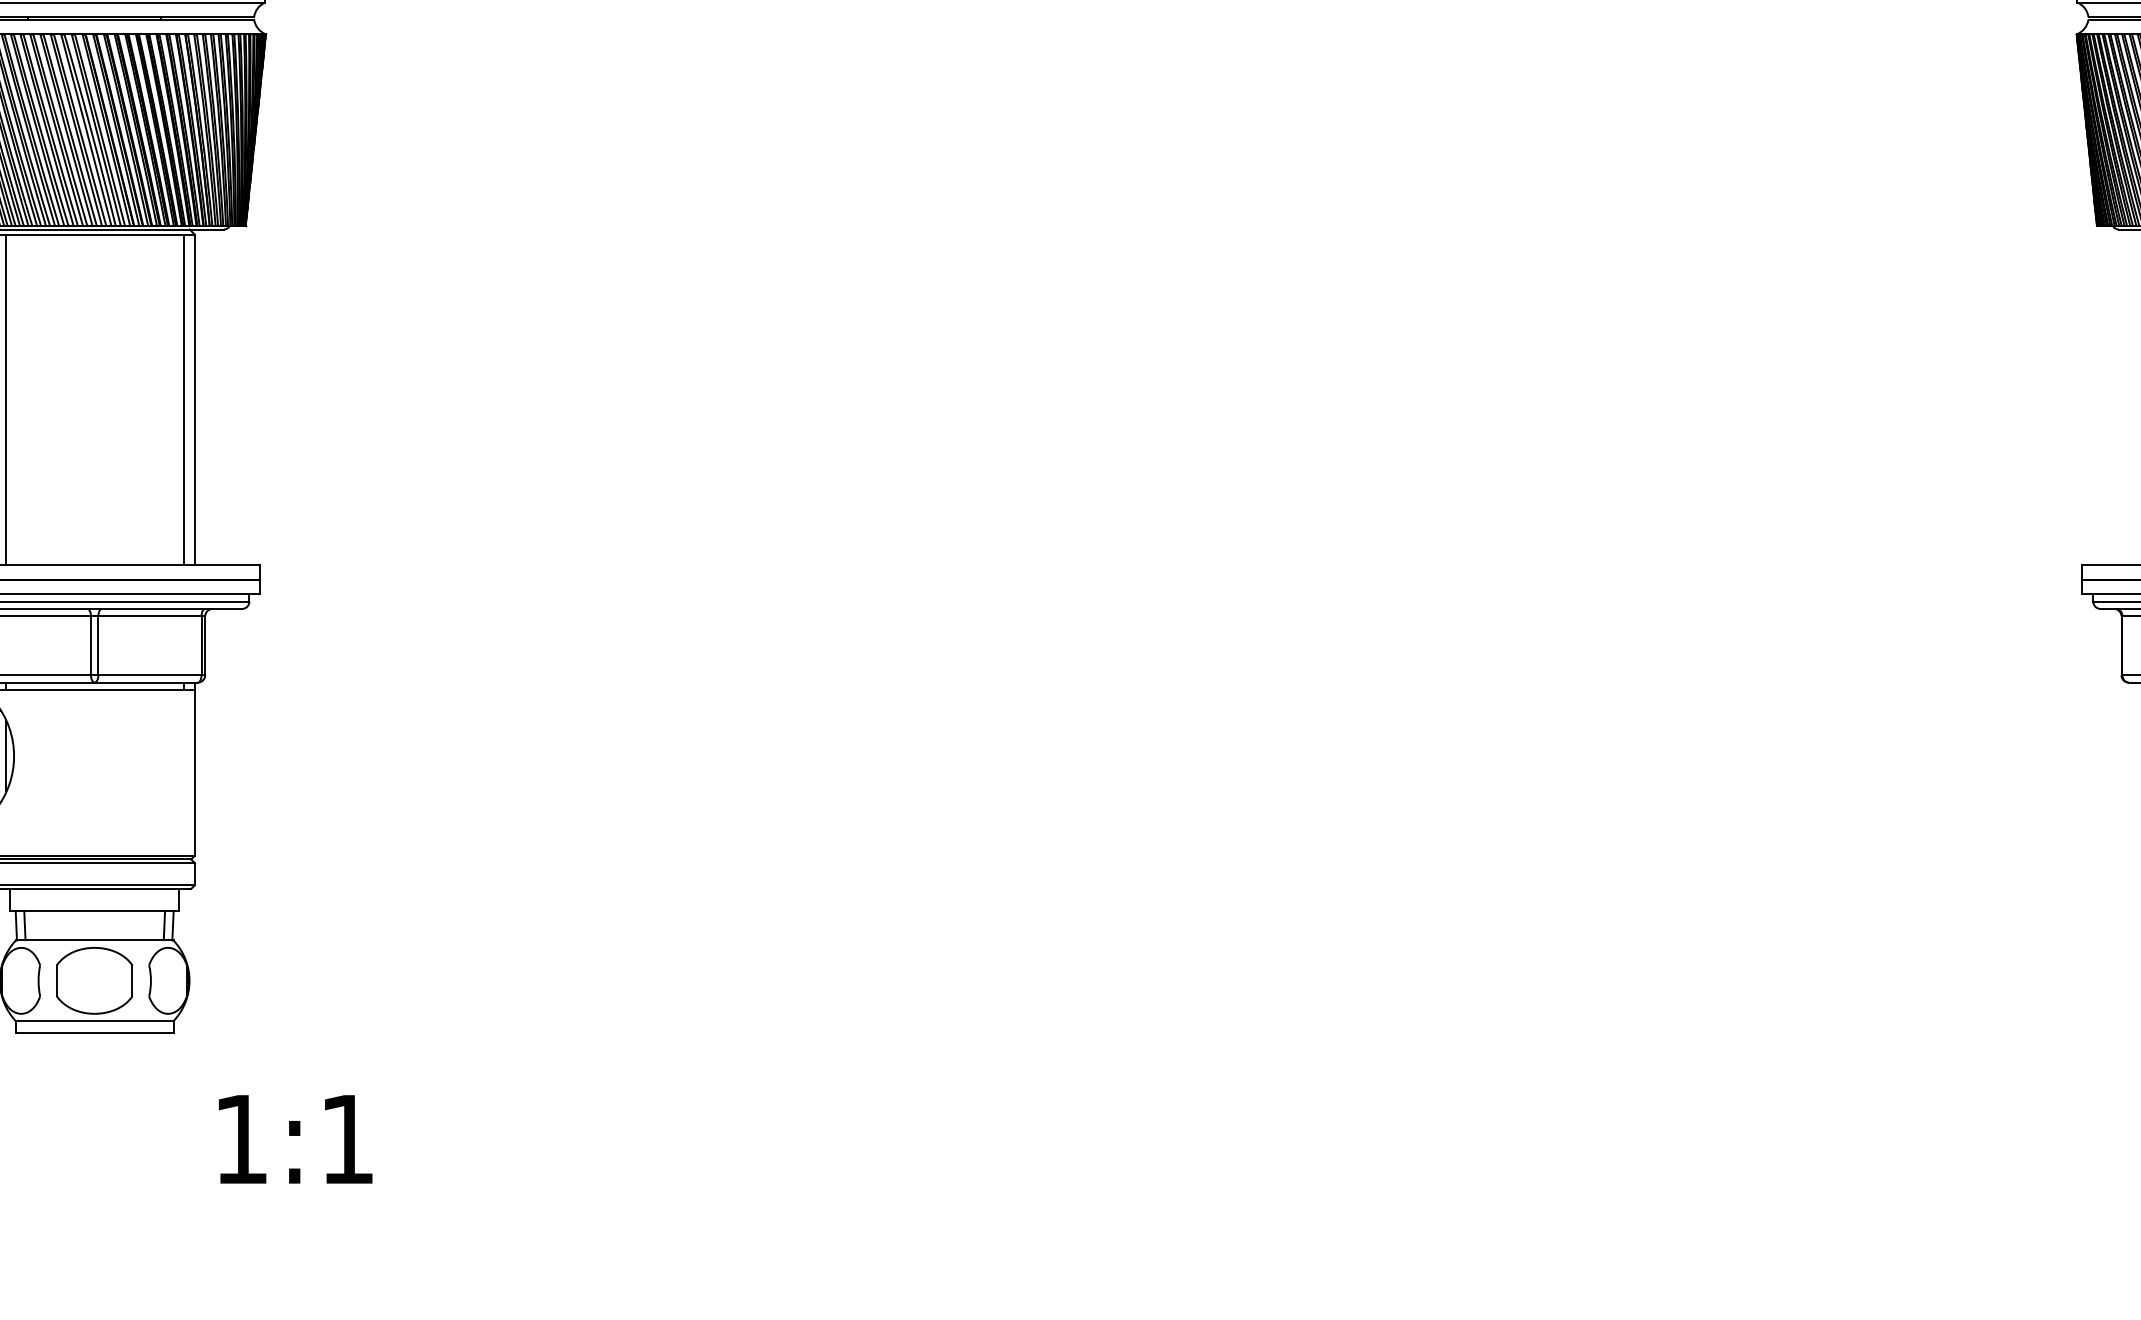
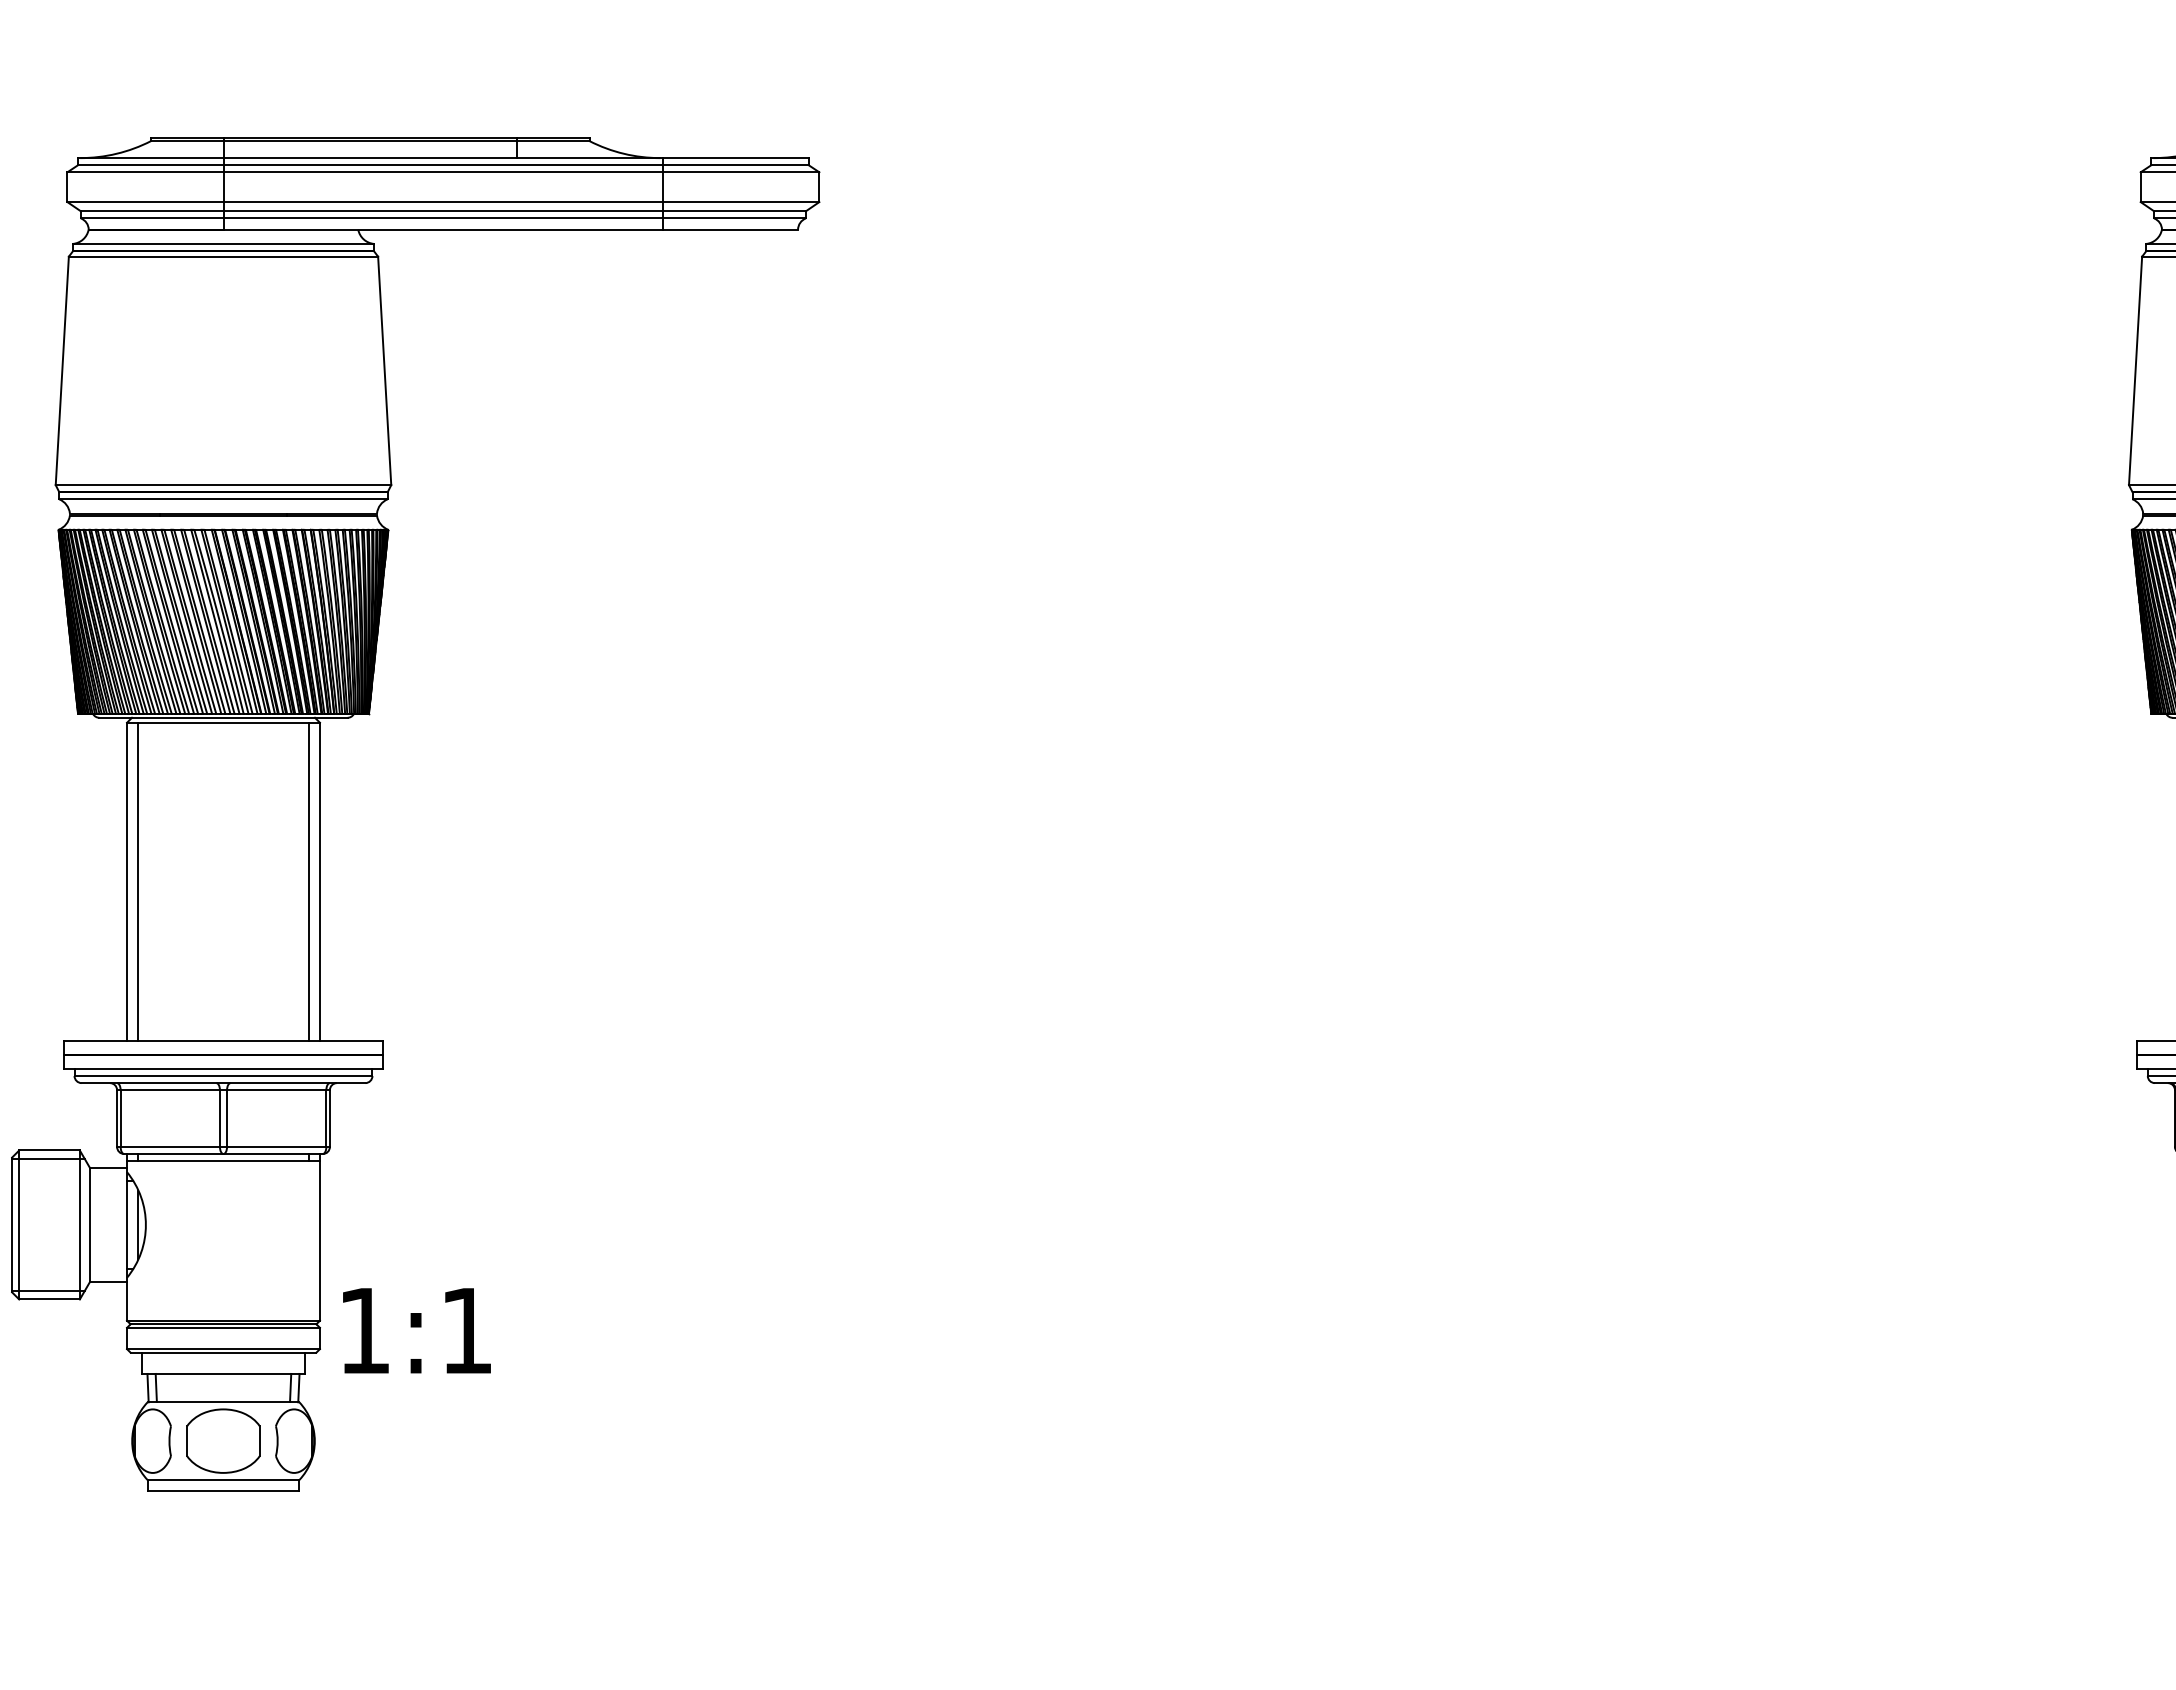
text: (295, 1139) -> (416, 1330), moved

